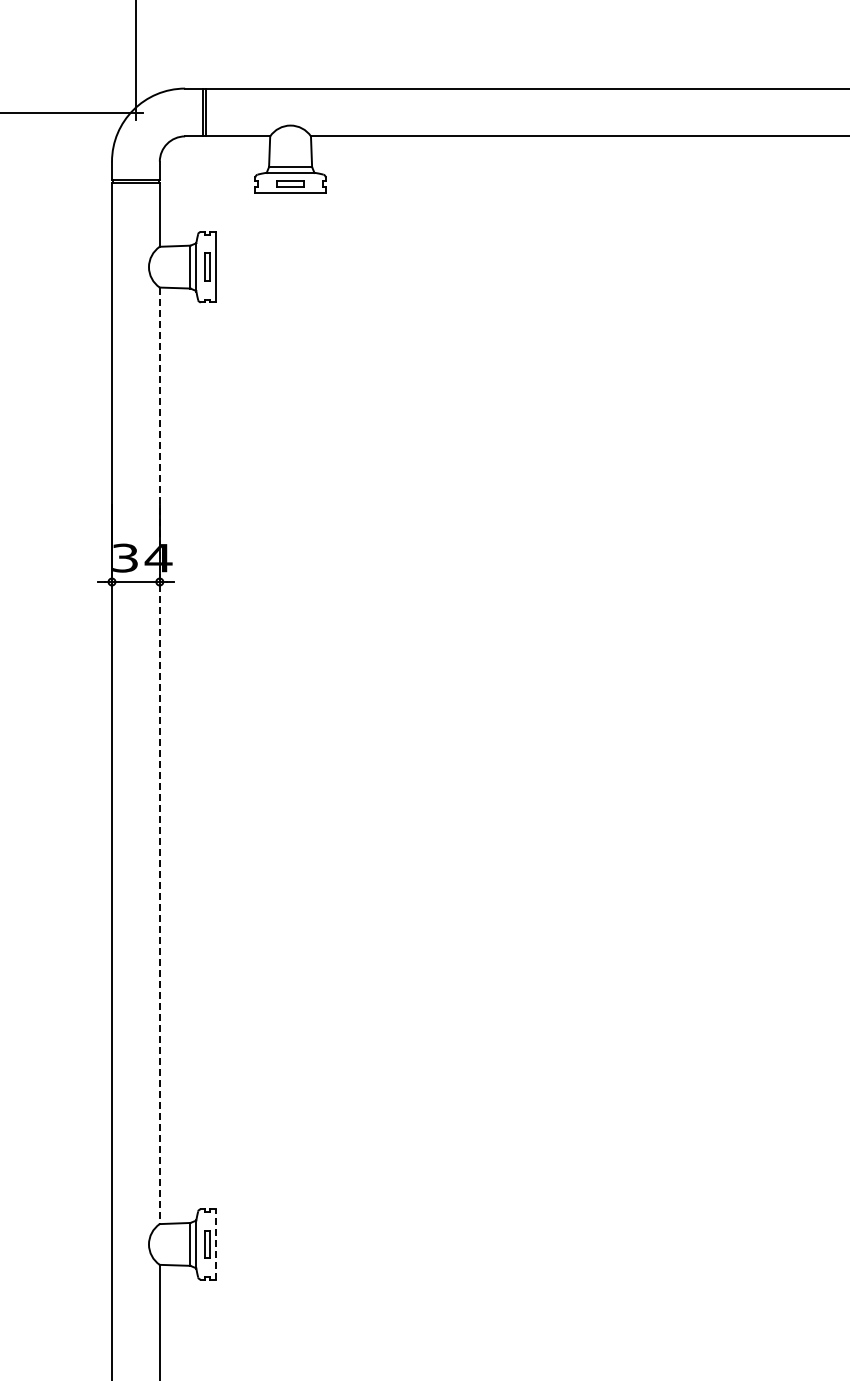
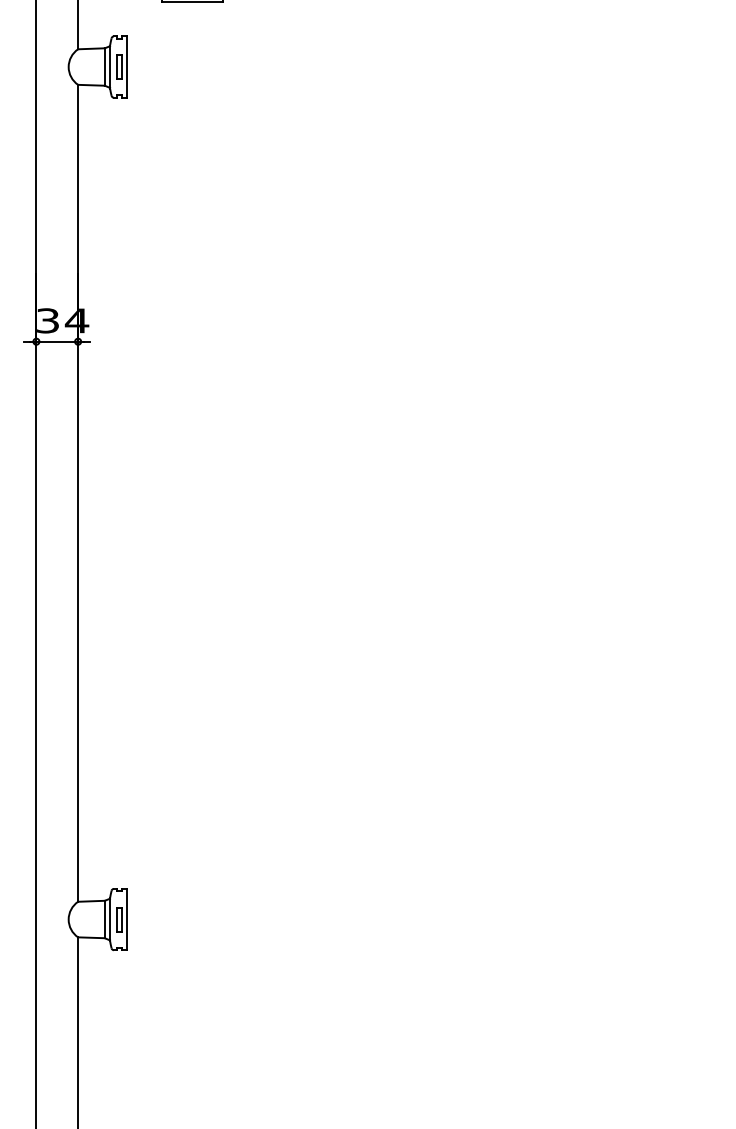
line: (159, 756) -> (77, 493), dashed -> solid
line: (216, 1243) -> (127, 918), dashed -> solid

